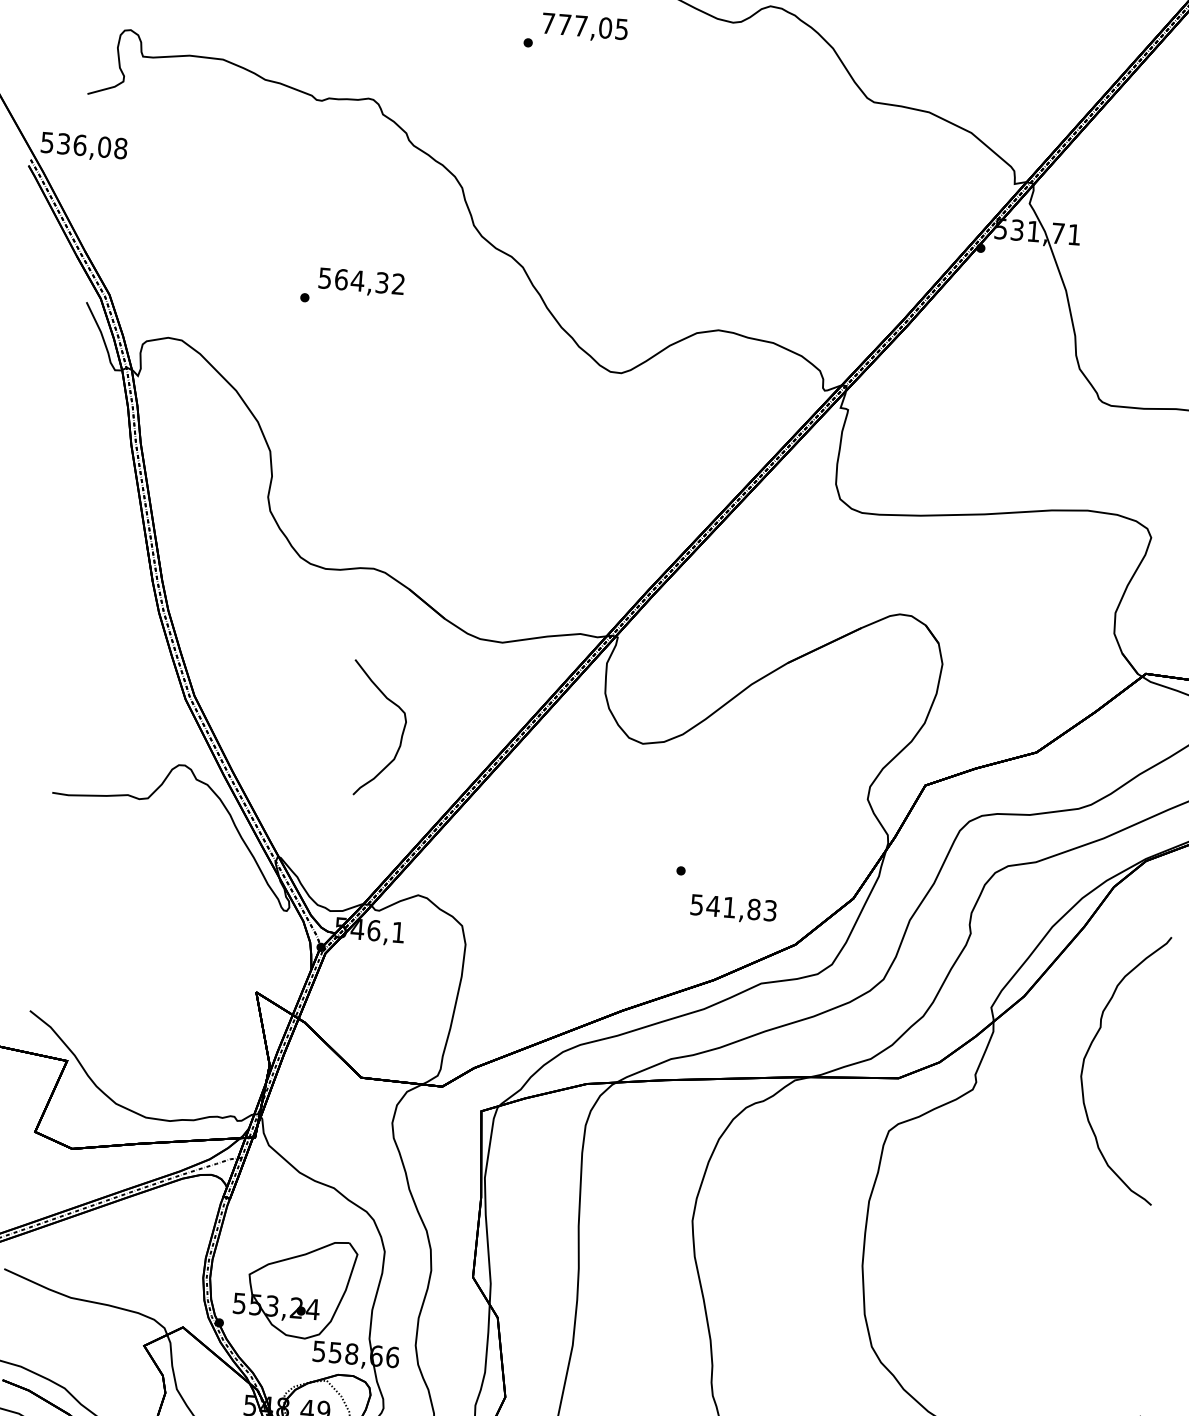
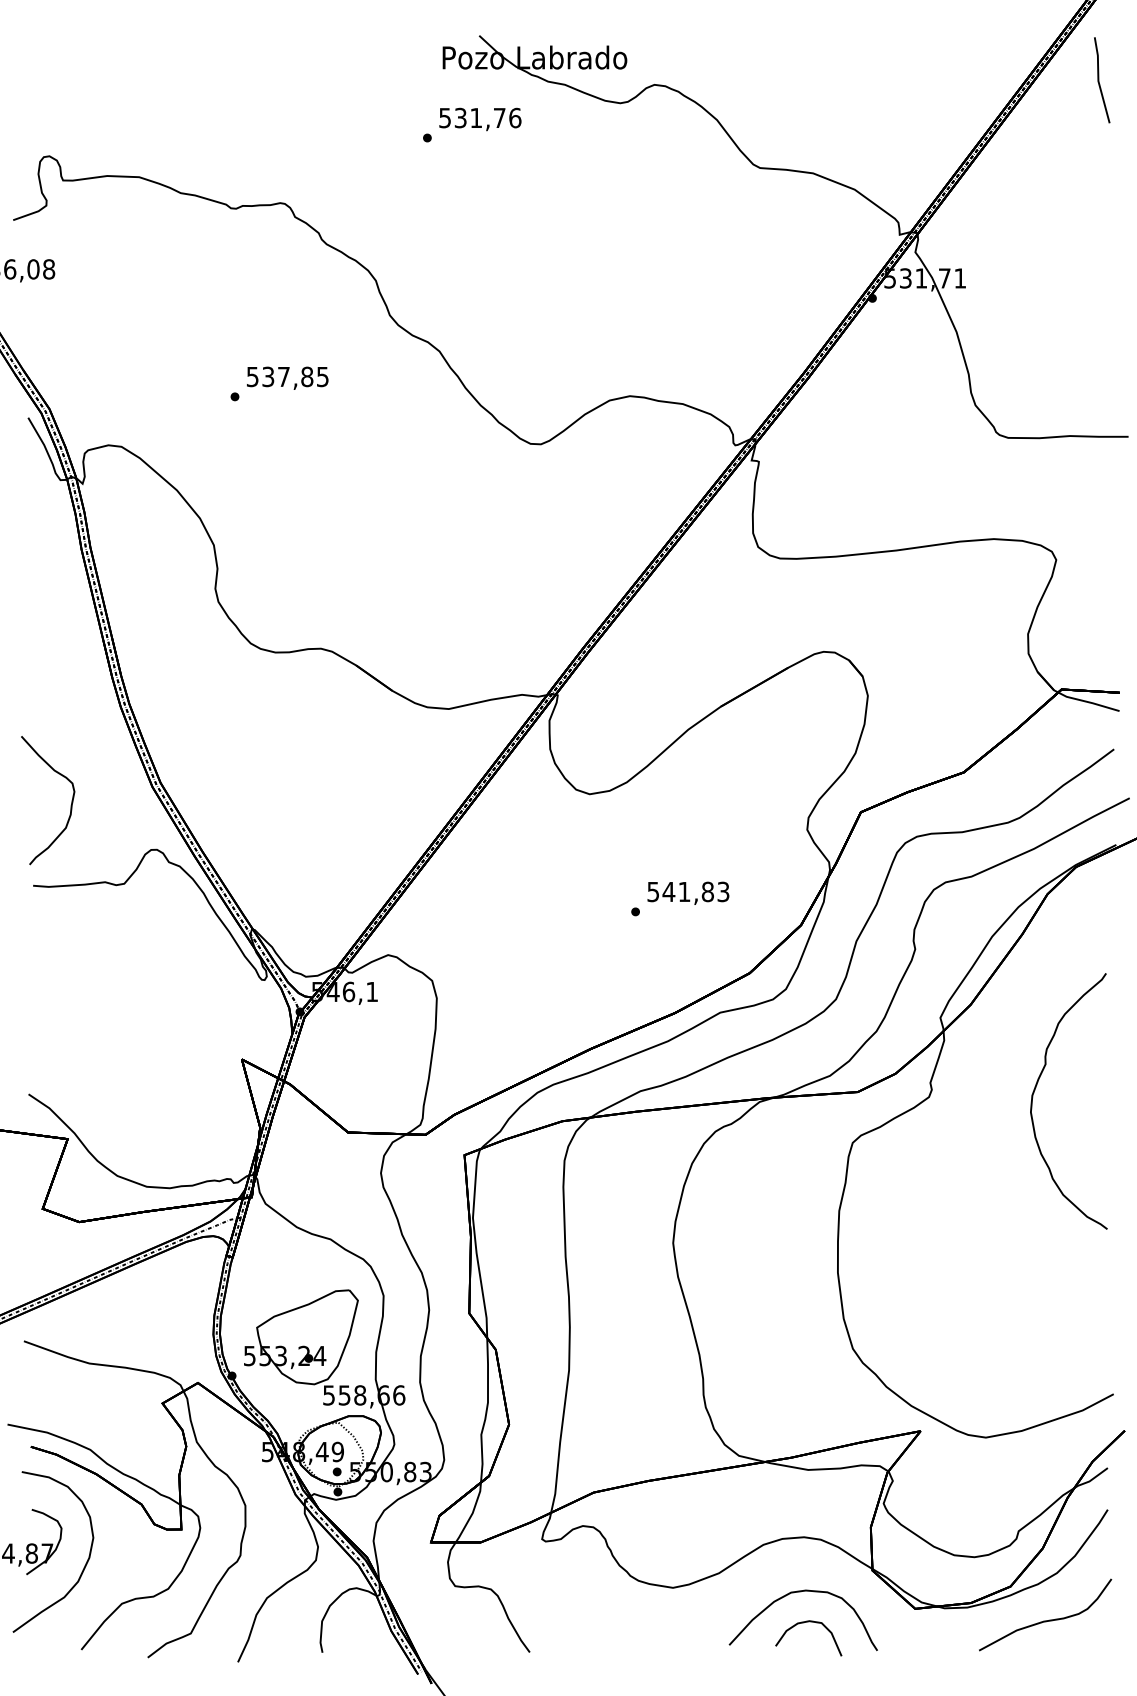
text: (585, 25) -> (480, 117), 777,05 -> 531,76
text: (369, 281) -> (295, 376), 564,32 -> 537,85
curve: (400, 736) -> (70, 805), moved
text: (733, 908) -> (688, 892), moved
curve: (1087, 1053) -> (1035, 1090), moved

